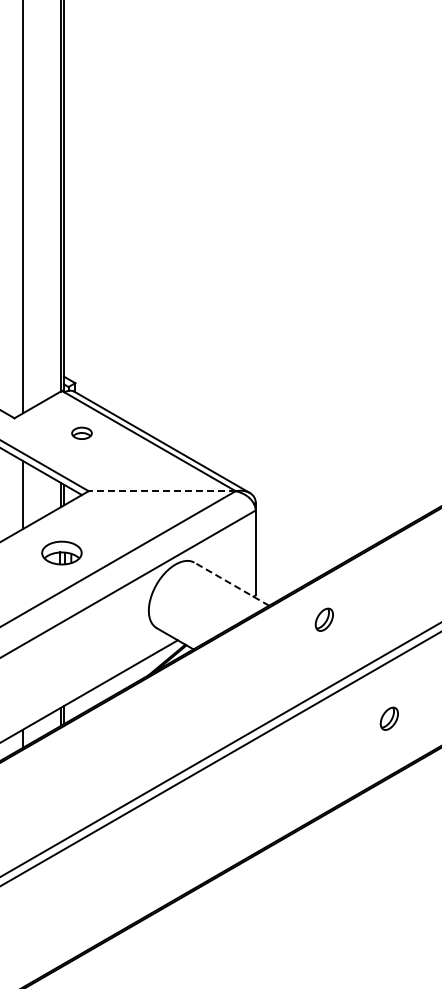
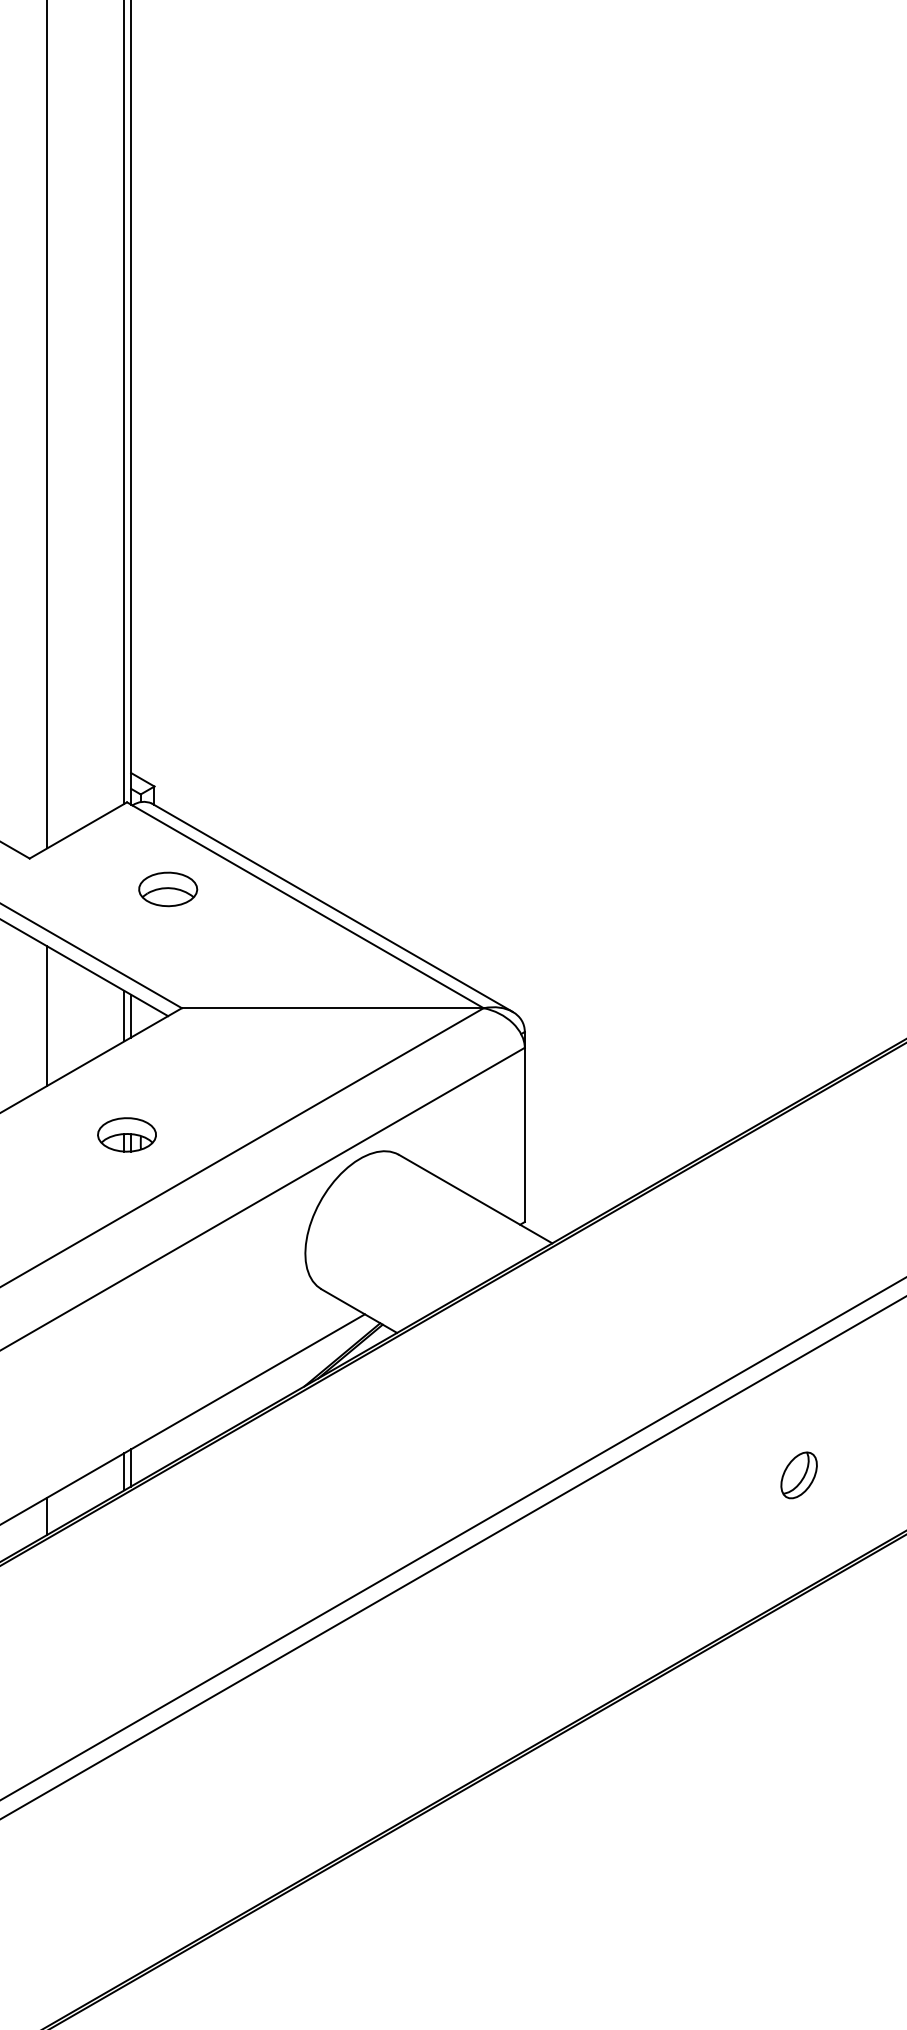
part: (81, 433) -> (167, 889), size x1.43
line: (162, 491) -> (333, 1008), dashed -> solid
part: (61, 552) -> (126, 1134), size x0.71
line: (231, 583) -> (475, 1197), dashed -> solid
part: (323, 619) -> (663, 1271), removed

